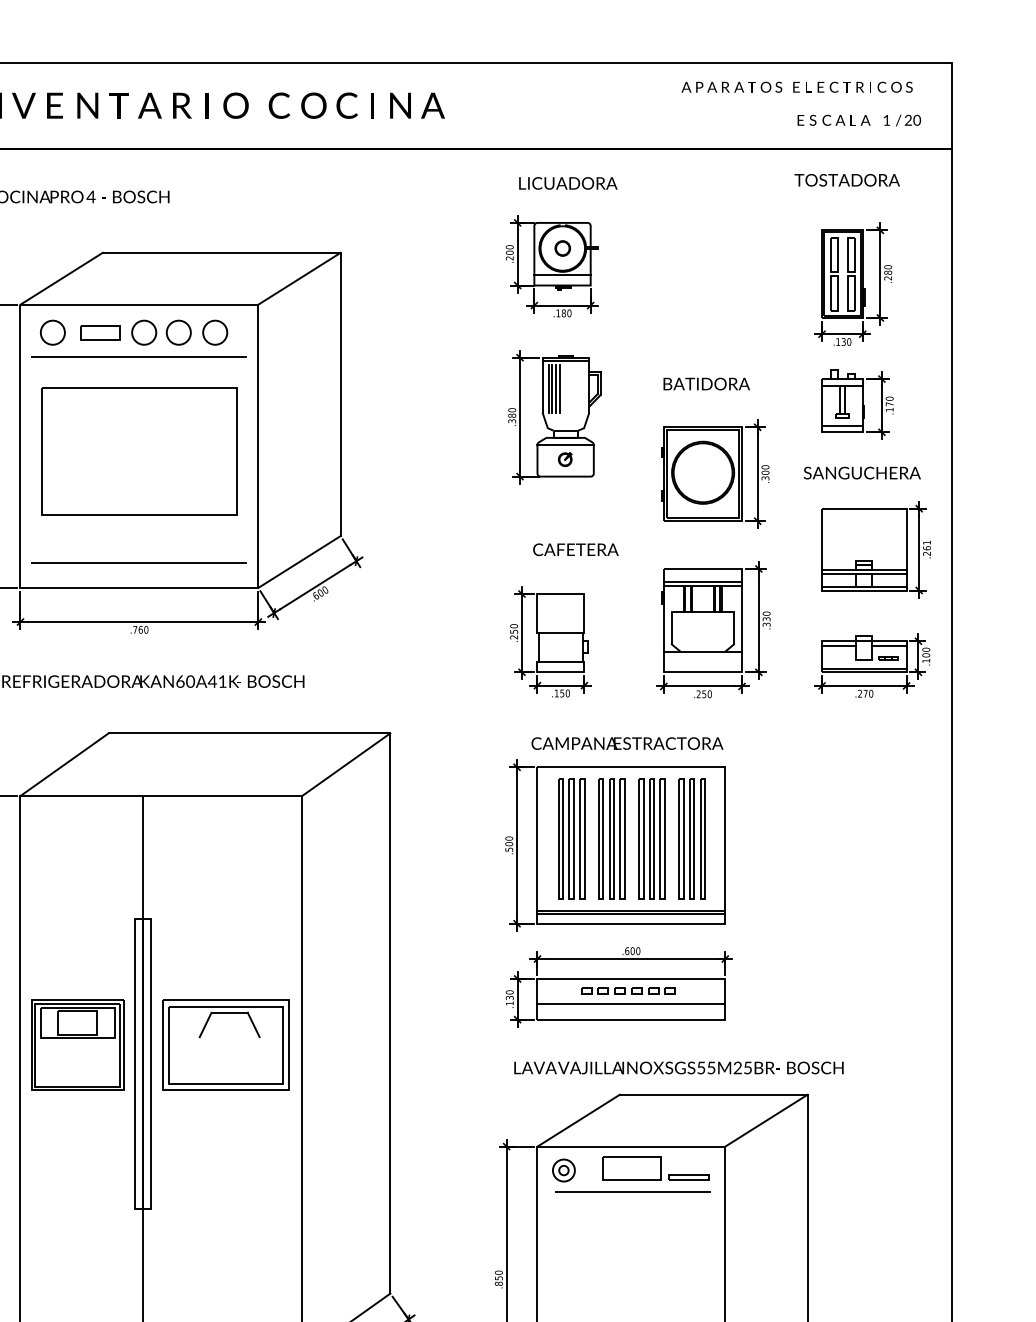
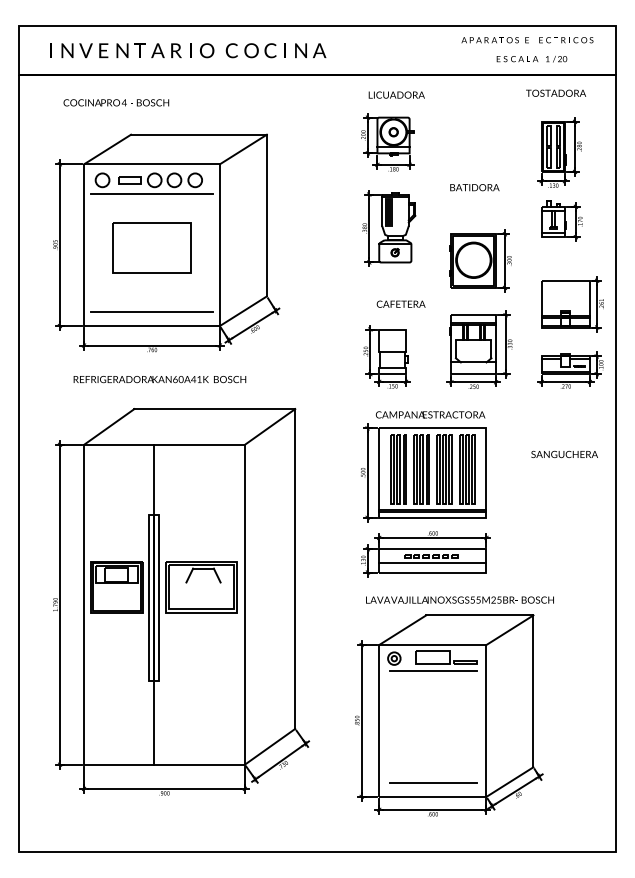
text: (858, 121) -> (531, 59), moved
text: (706, 383) -> (474, 187), moved
part: (138, 450) -> (151, 247), size x0.7
text: (861, 473) -> (564, 454), moved

